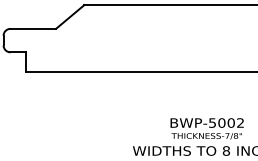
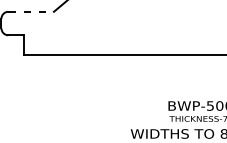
line: (33, 28) -> (31, 11), solid -> dashed

